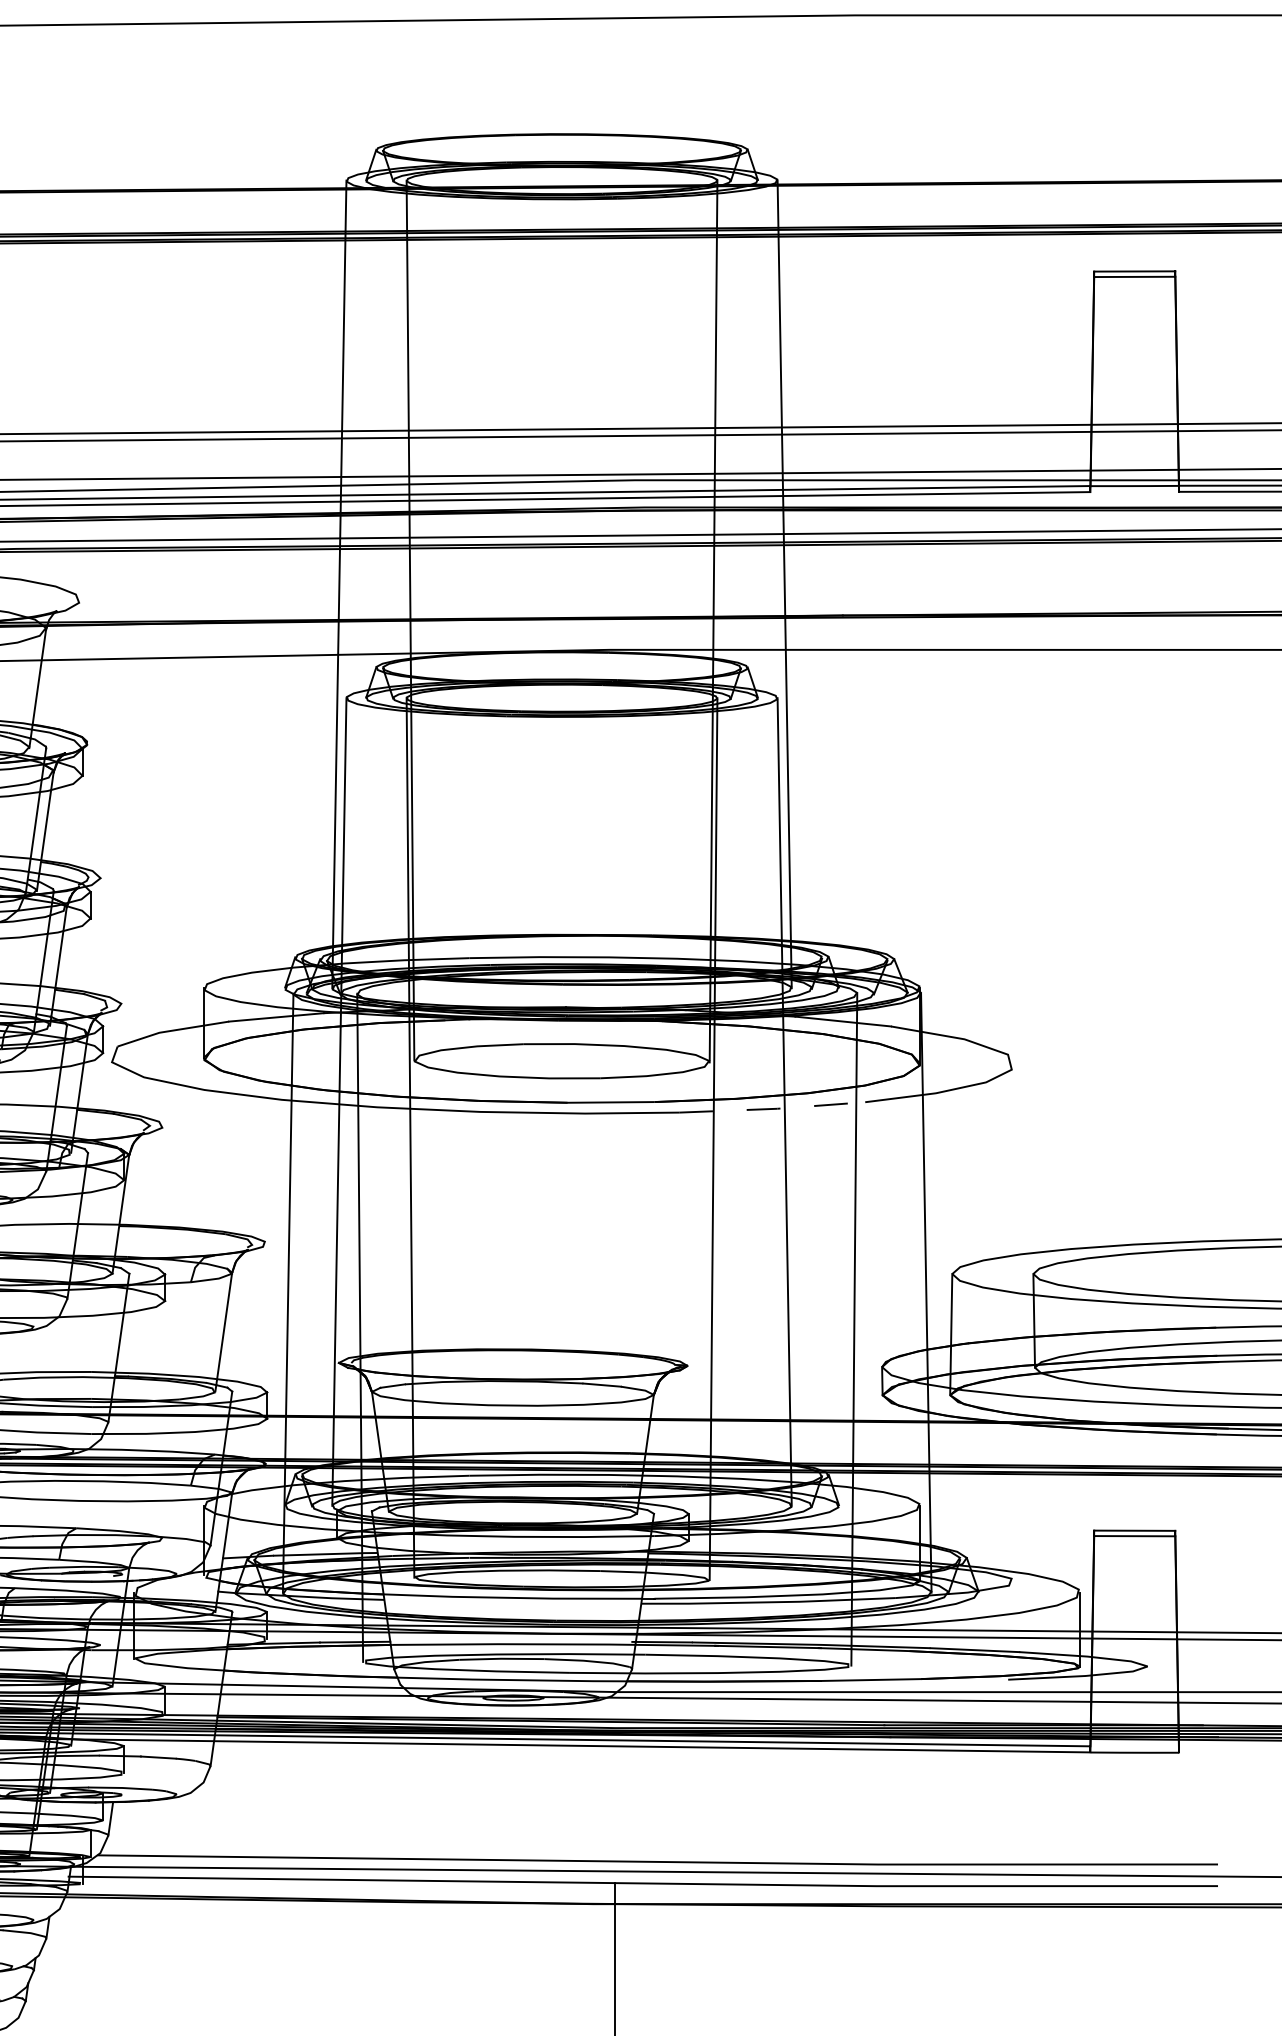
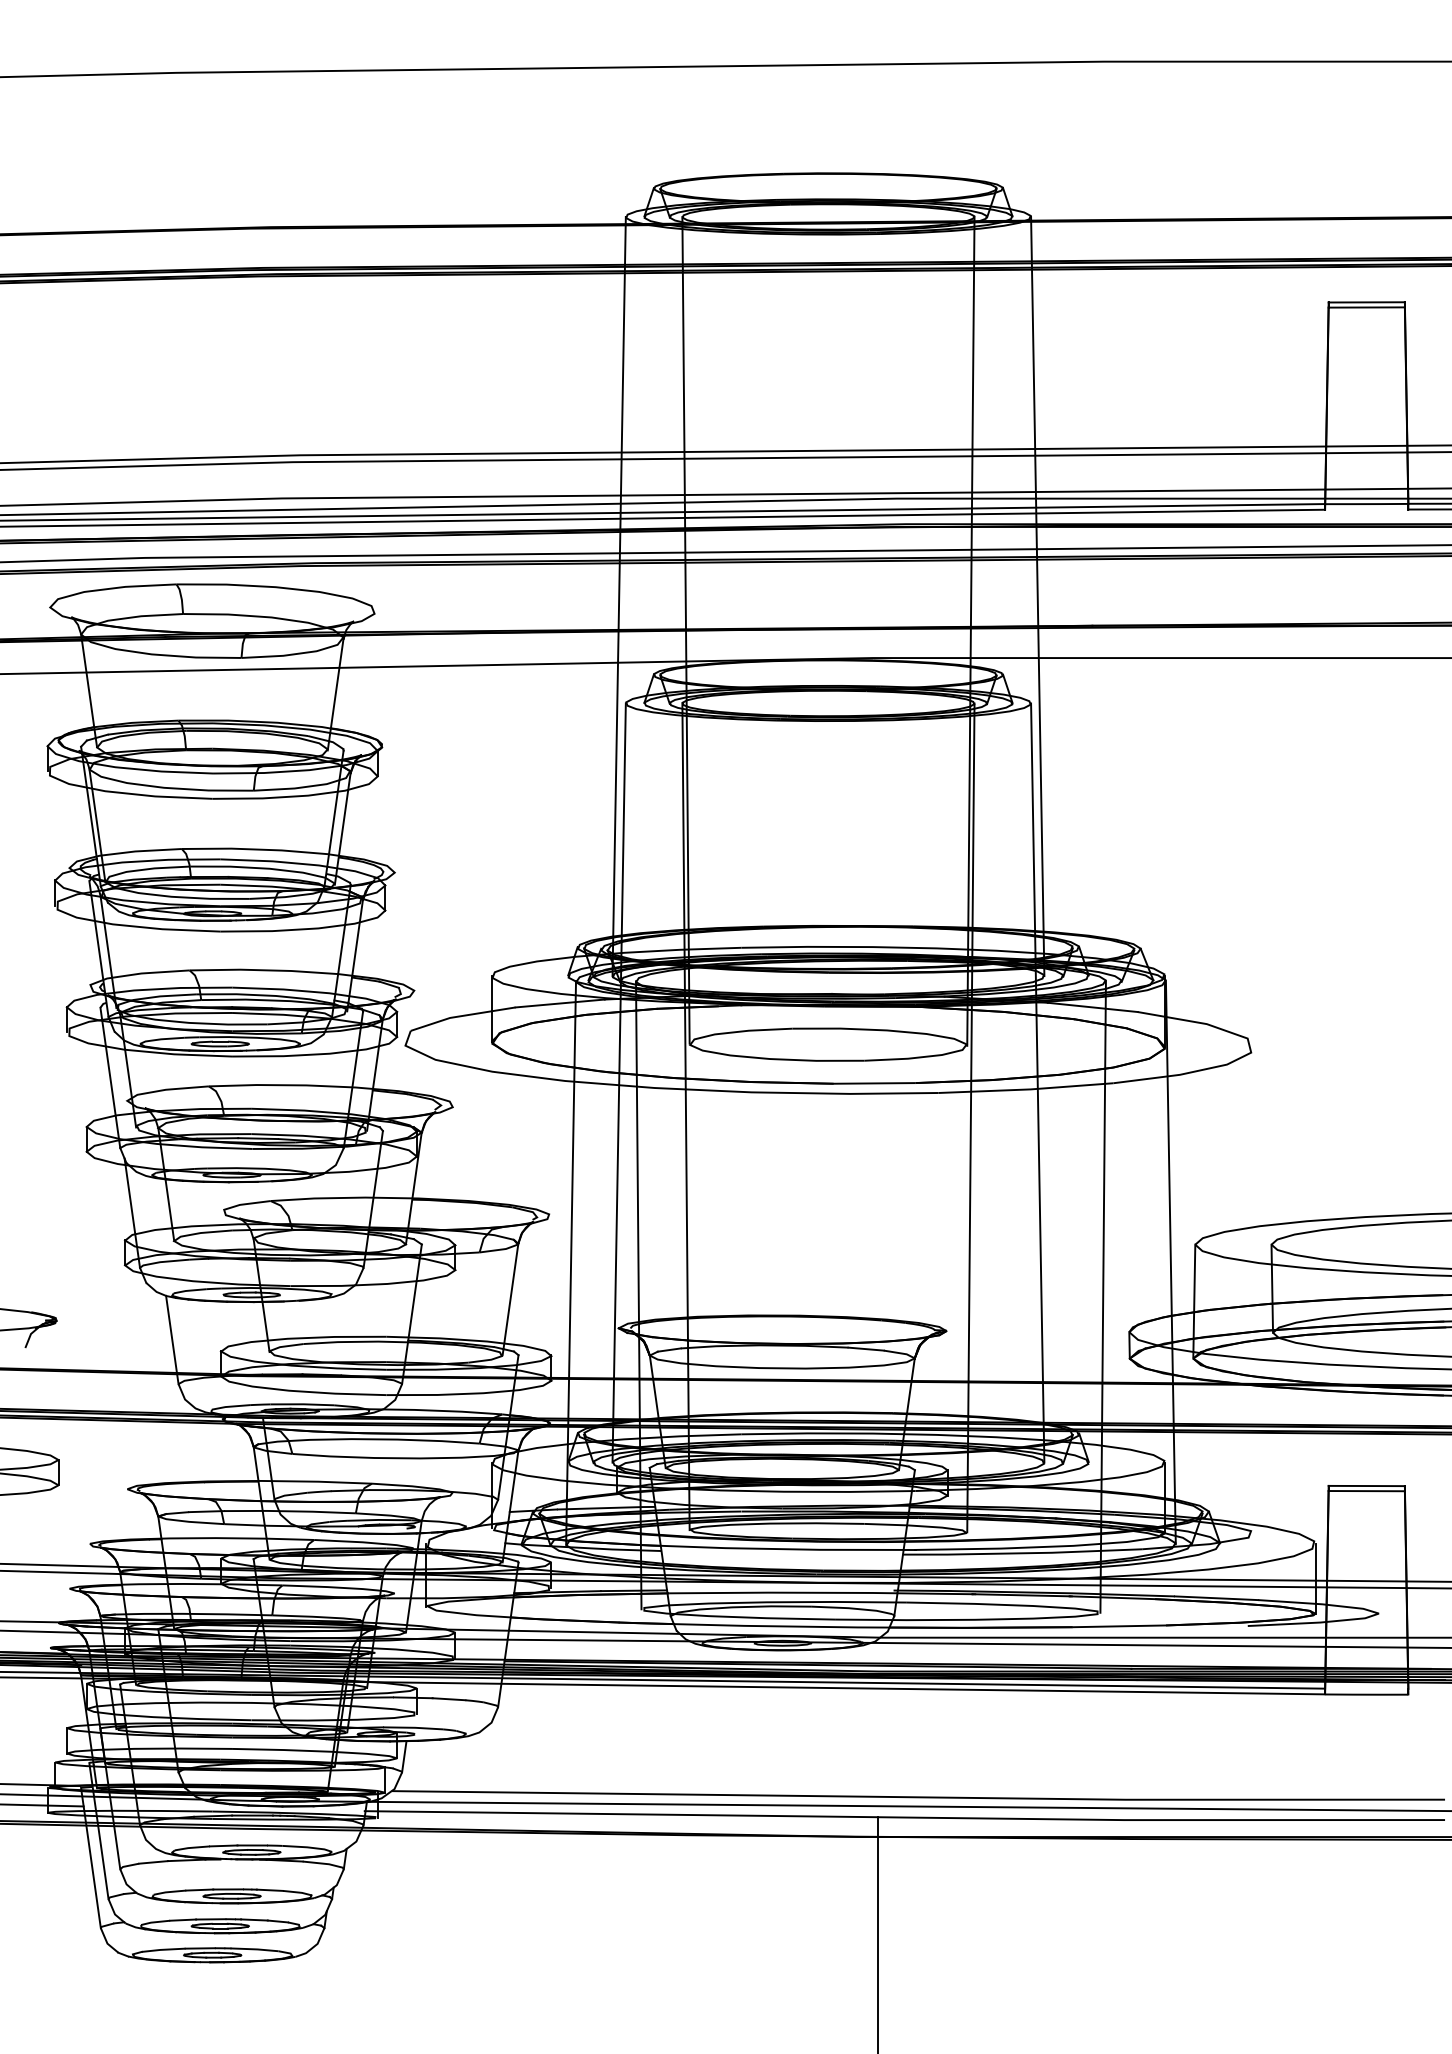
line: (772, 1108) -> (1026, 1089), dashed -> solid

